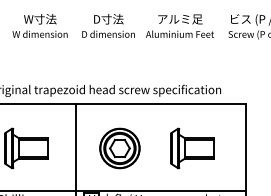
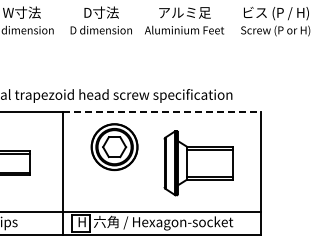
line: (161, 104) -> (162, 111), solid -> dashed
part: (119, 147) -> (114, 146), moved
part: (192, 147) -> (198, 162), size x1.4

